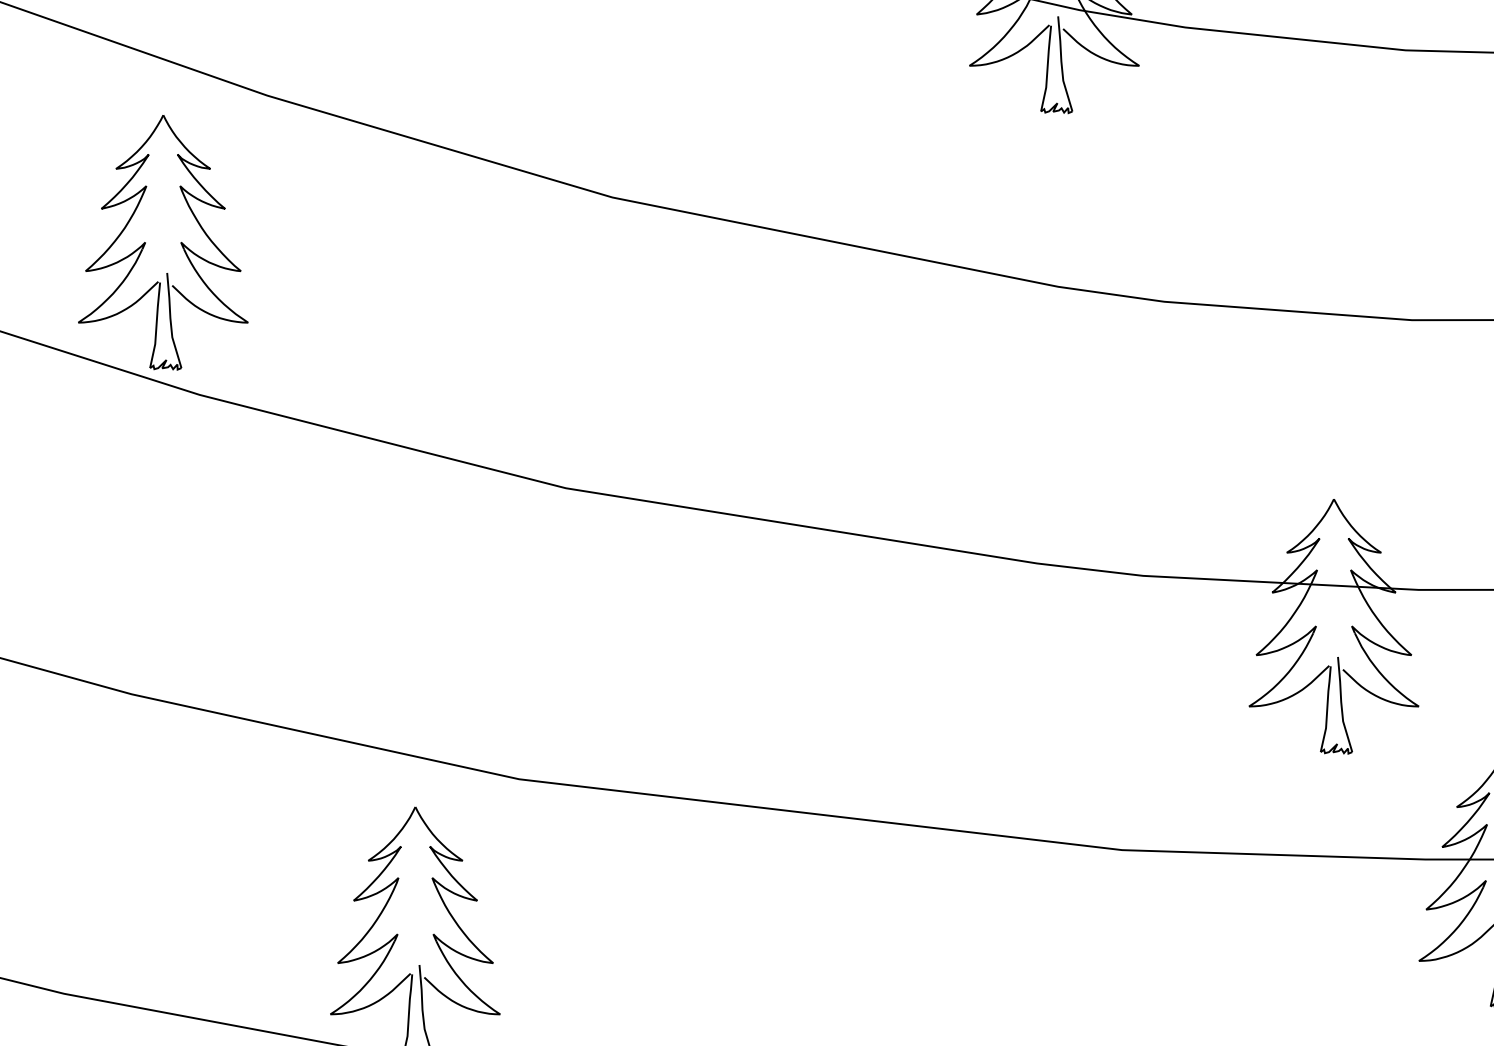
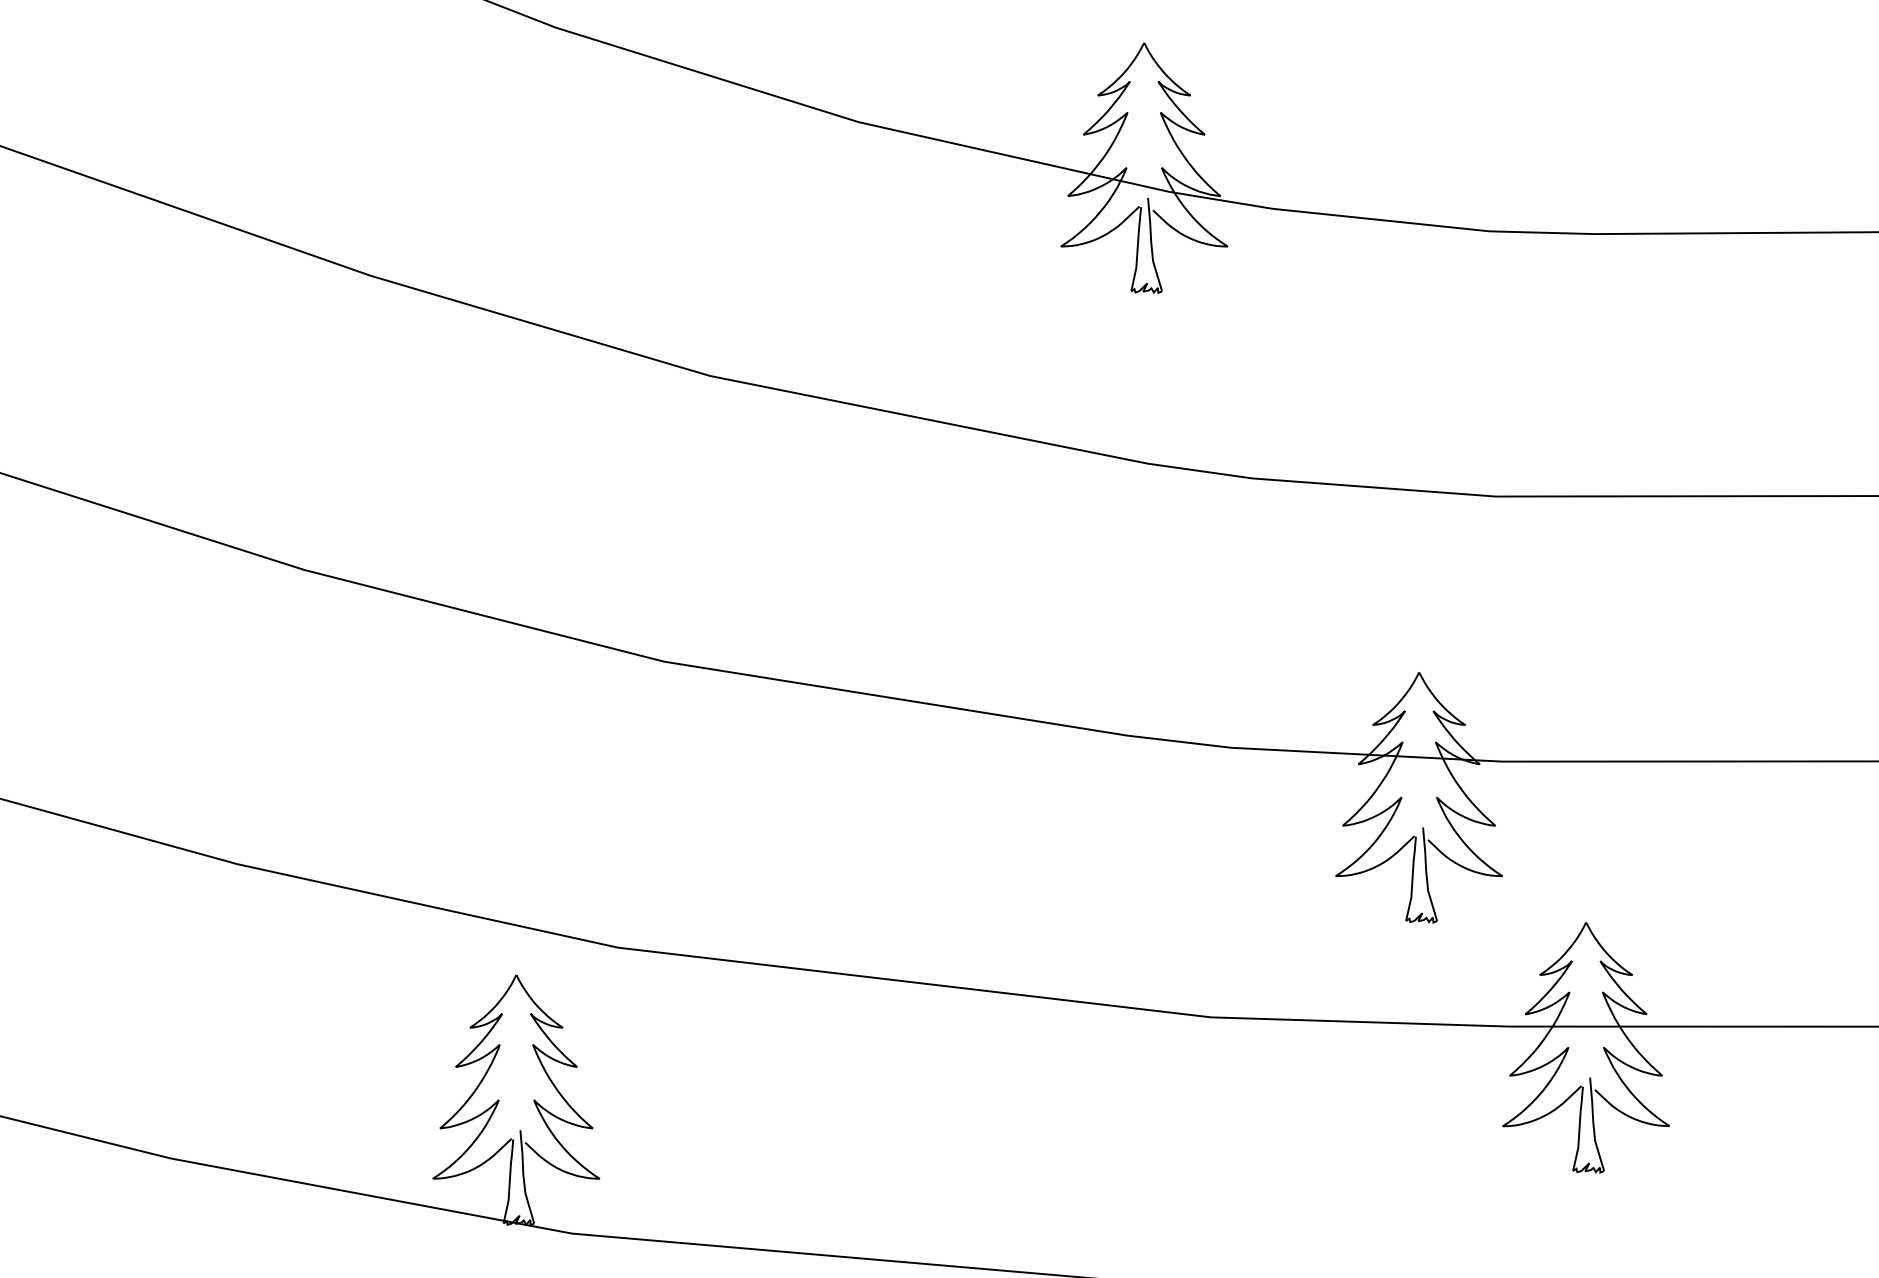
part: (145, 242) -> (251, 420), removed

